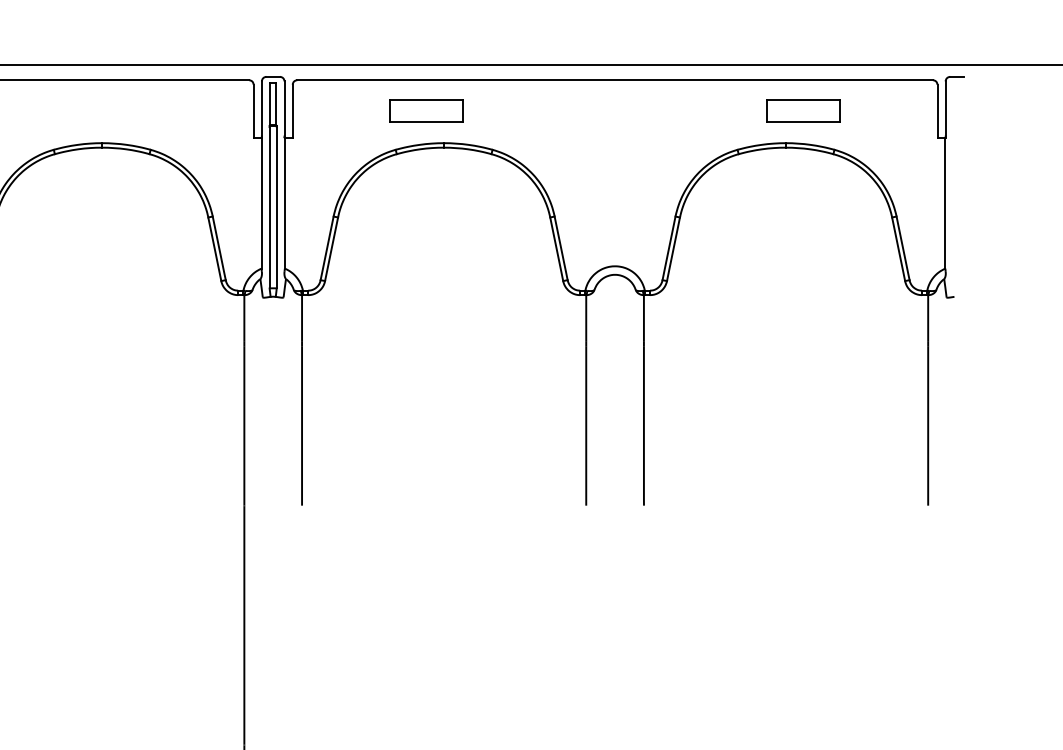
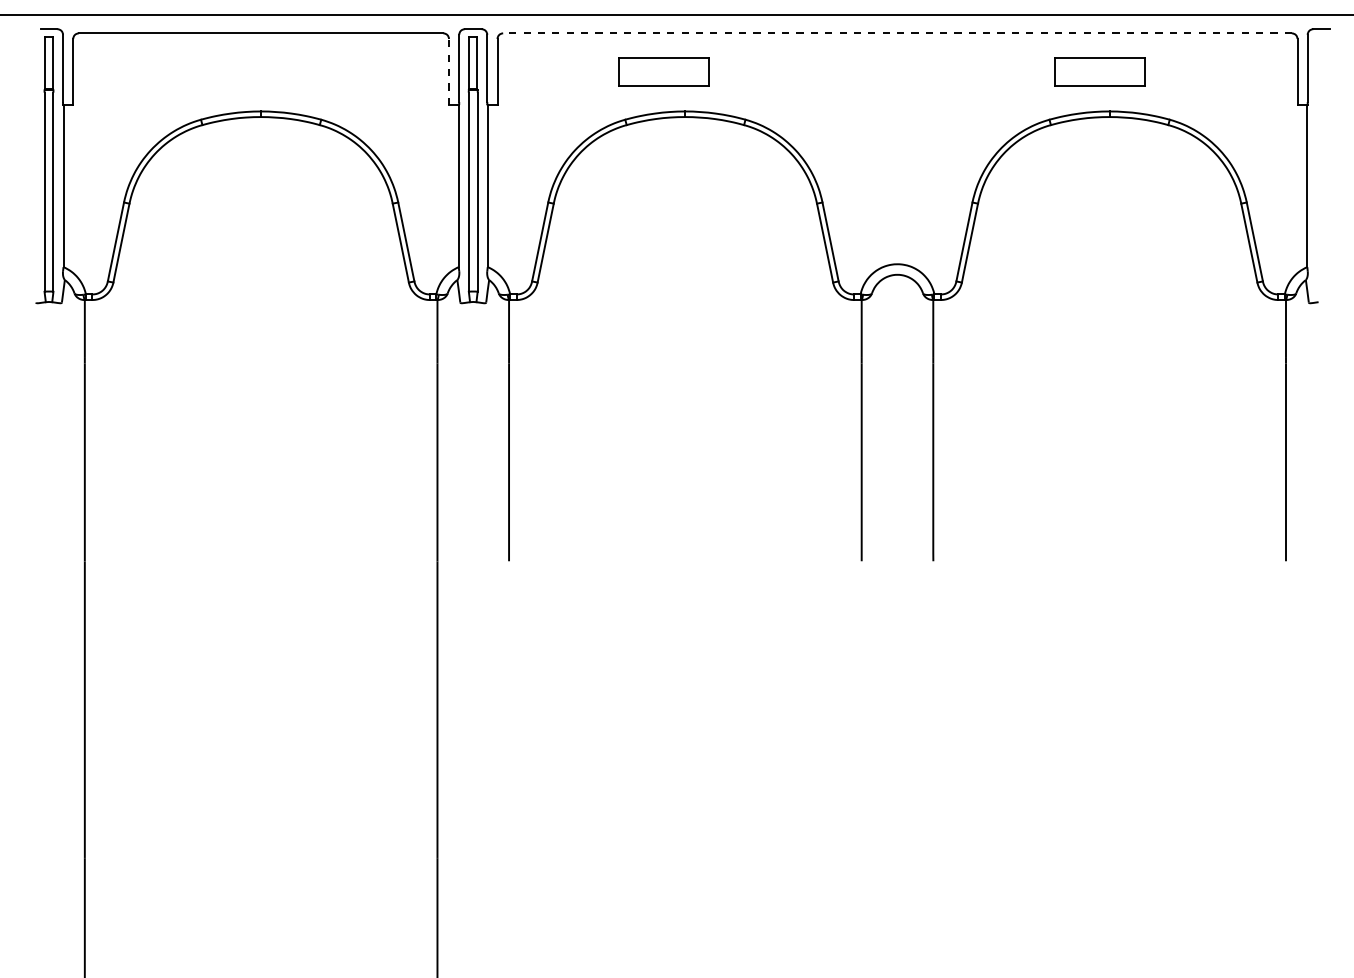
line: (615, 80) -> (897, 33), solid -> dashed
line: (254, 110) -> (449, 71), solid -> dashed
part: (802, 110) -> (1099, 71), moved

